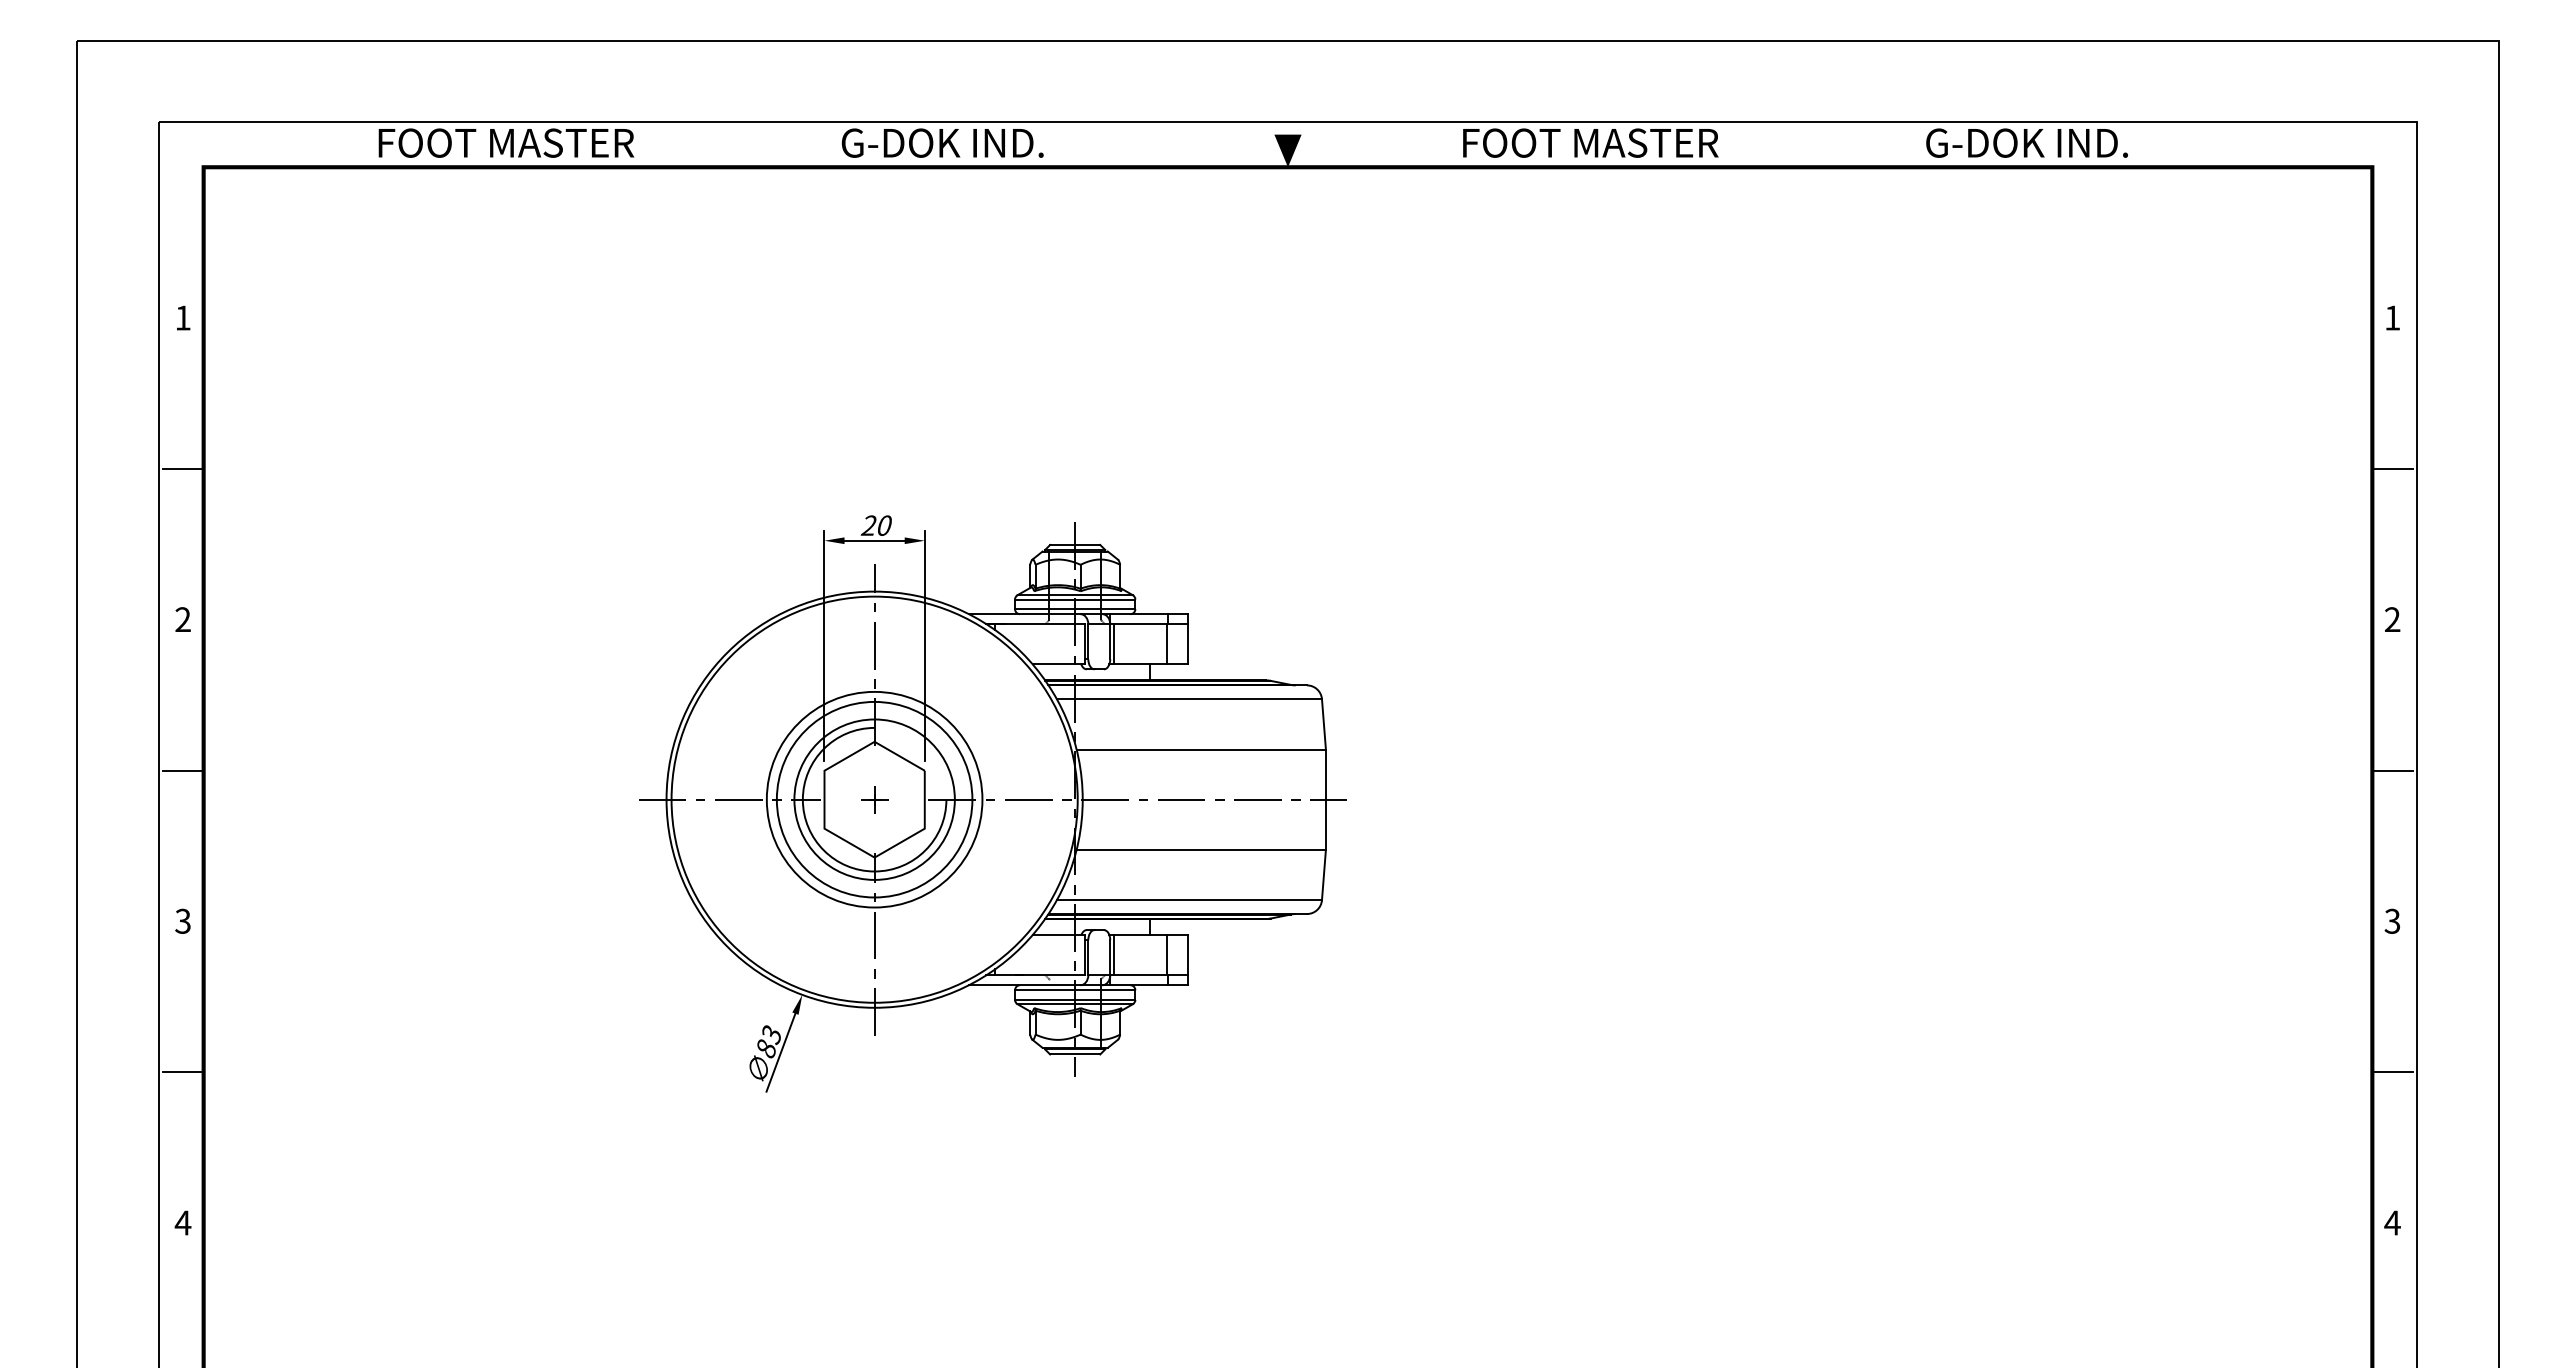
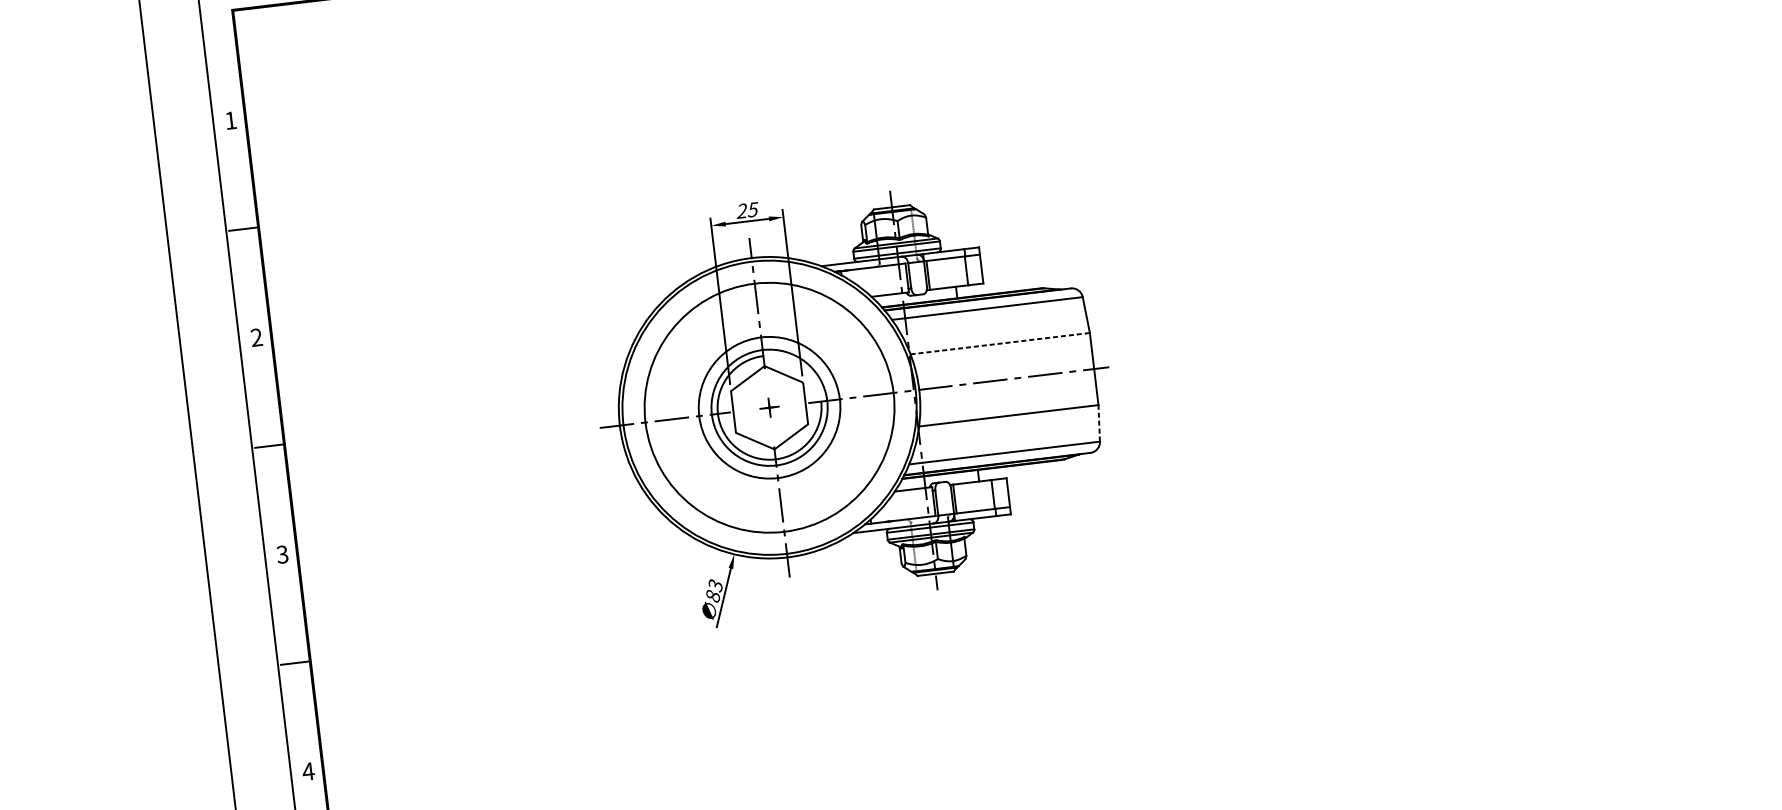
text: (884, 525) -> (753, 209), 20 -> 25
line: (1201, 749) -> (1000, 343), solid -> dashed
circle: (874, 799) -> (769, 407), size x1.6
line: (1323, 874) -> (1098, 423), solid -> dashed

